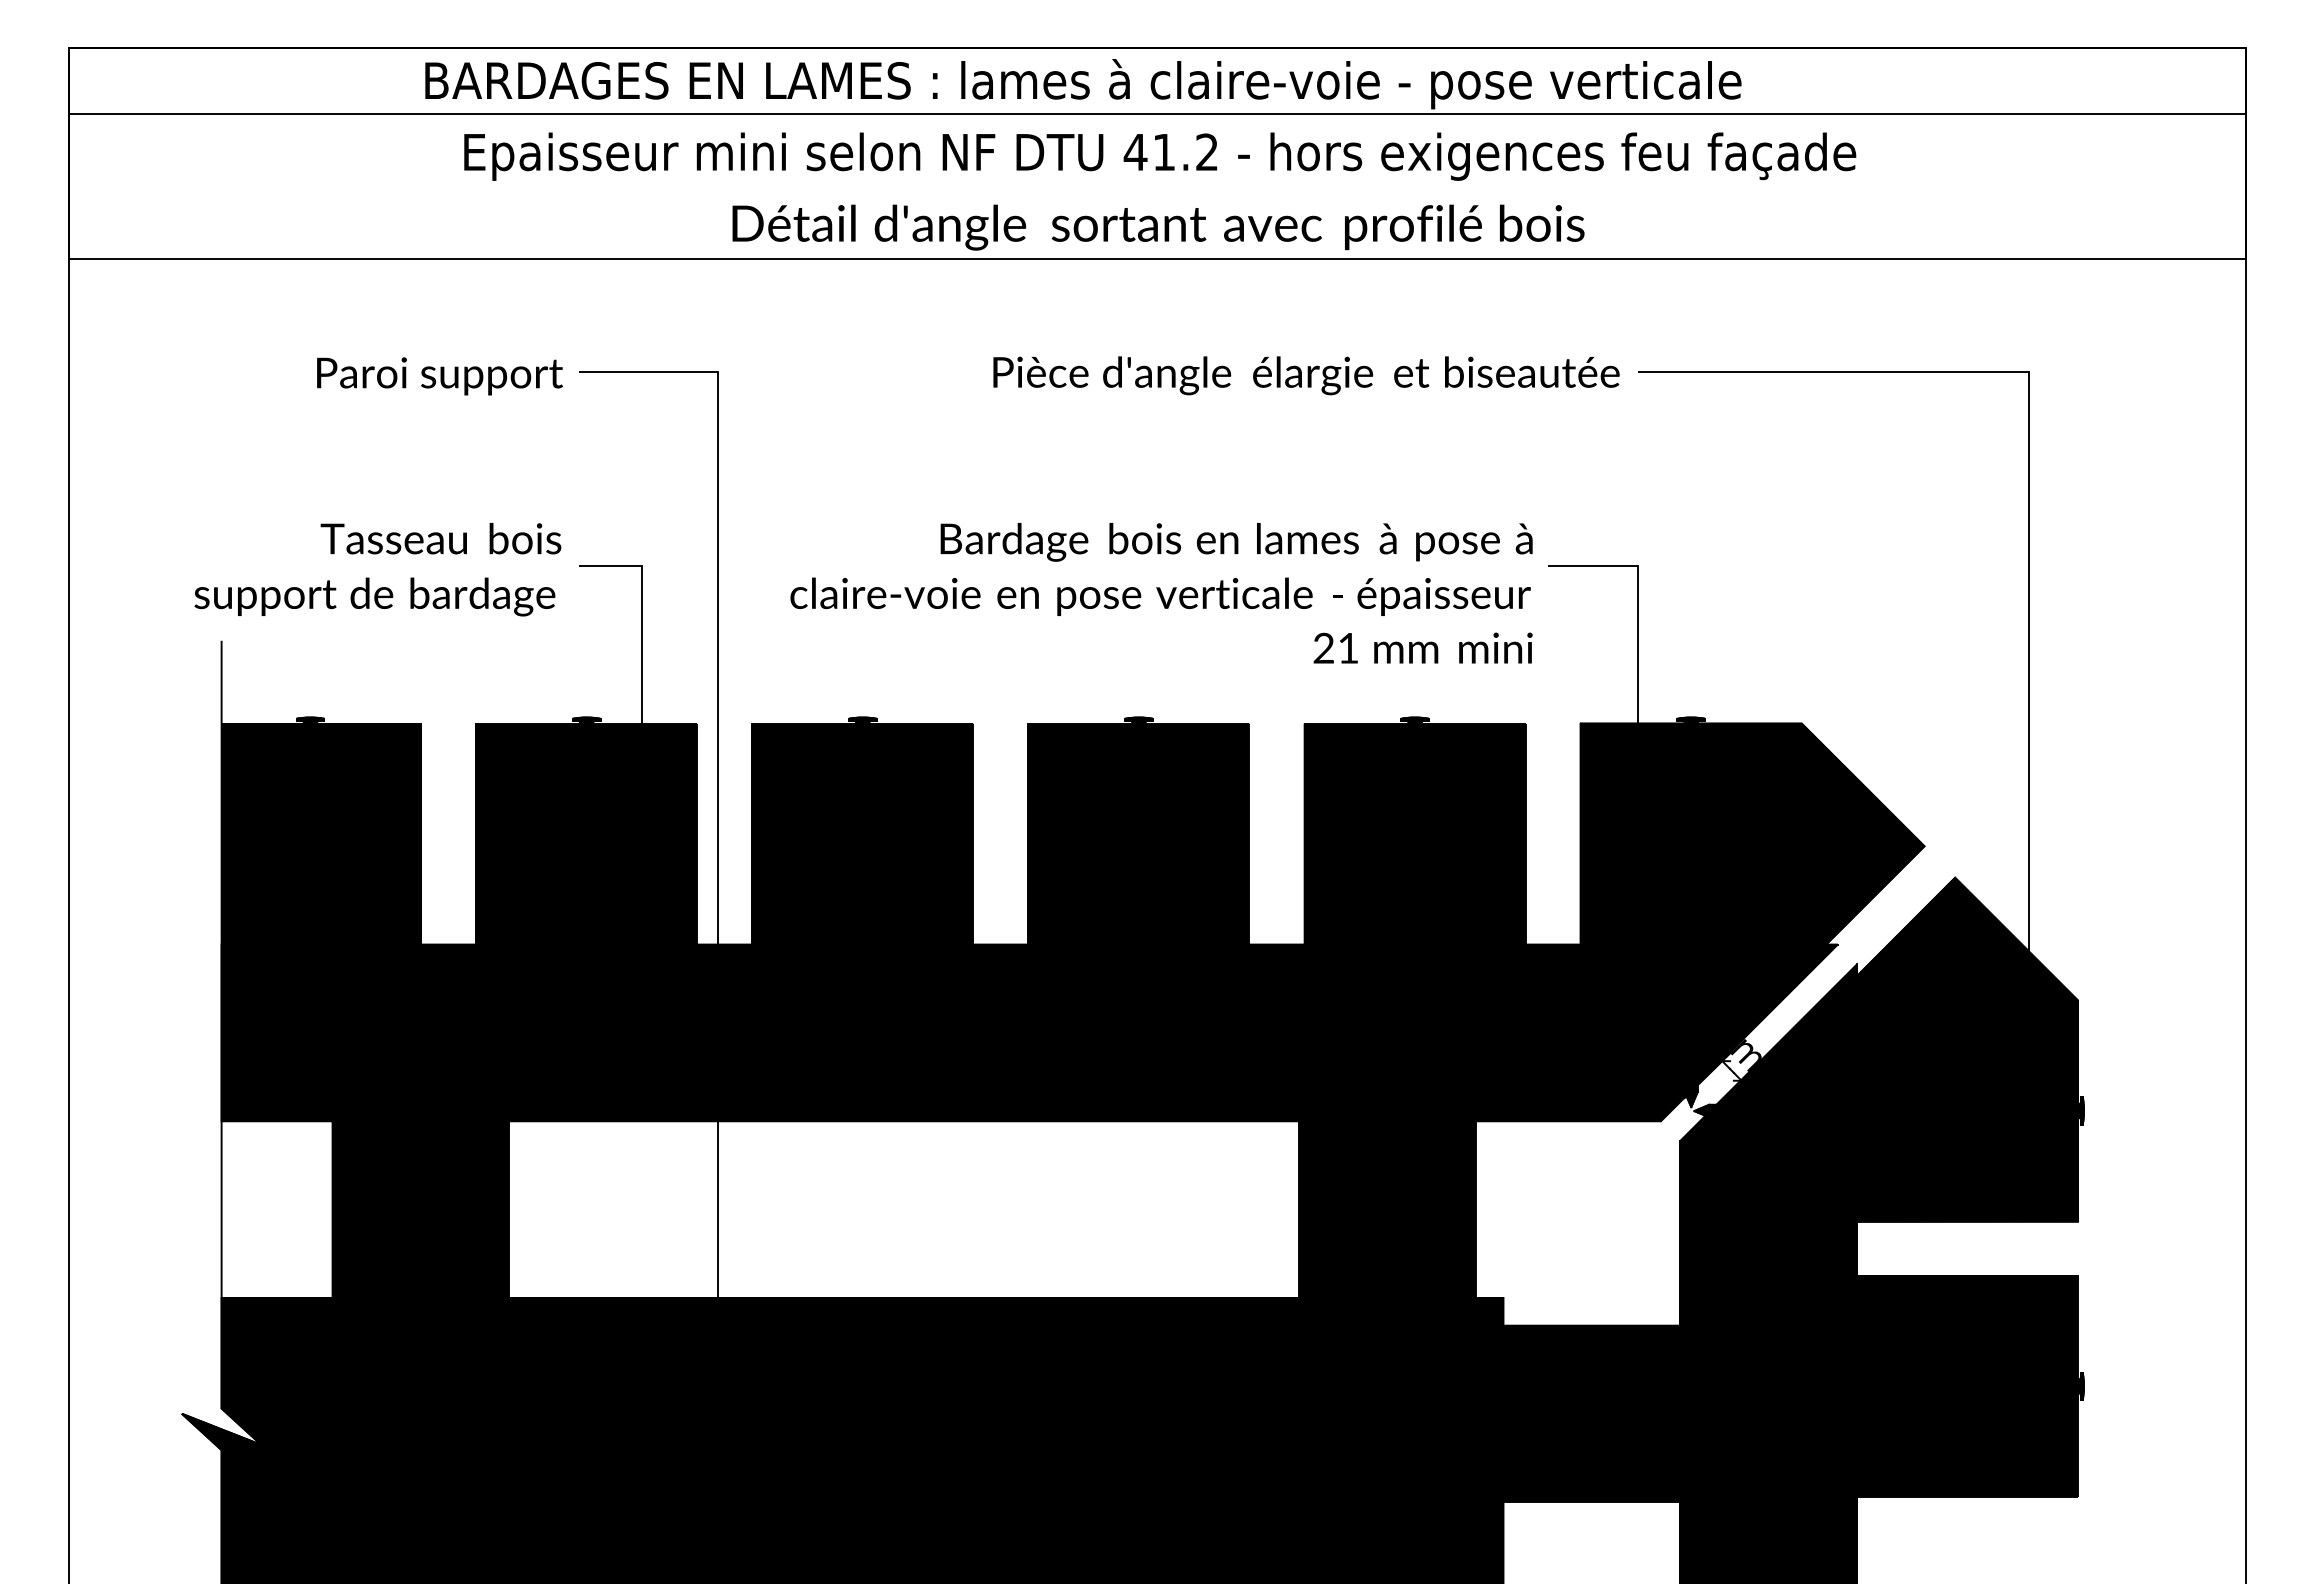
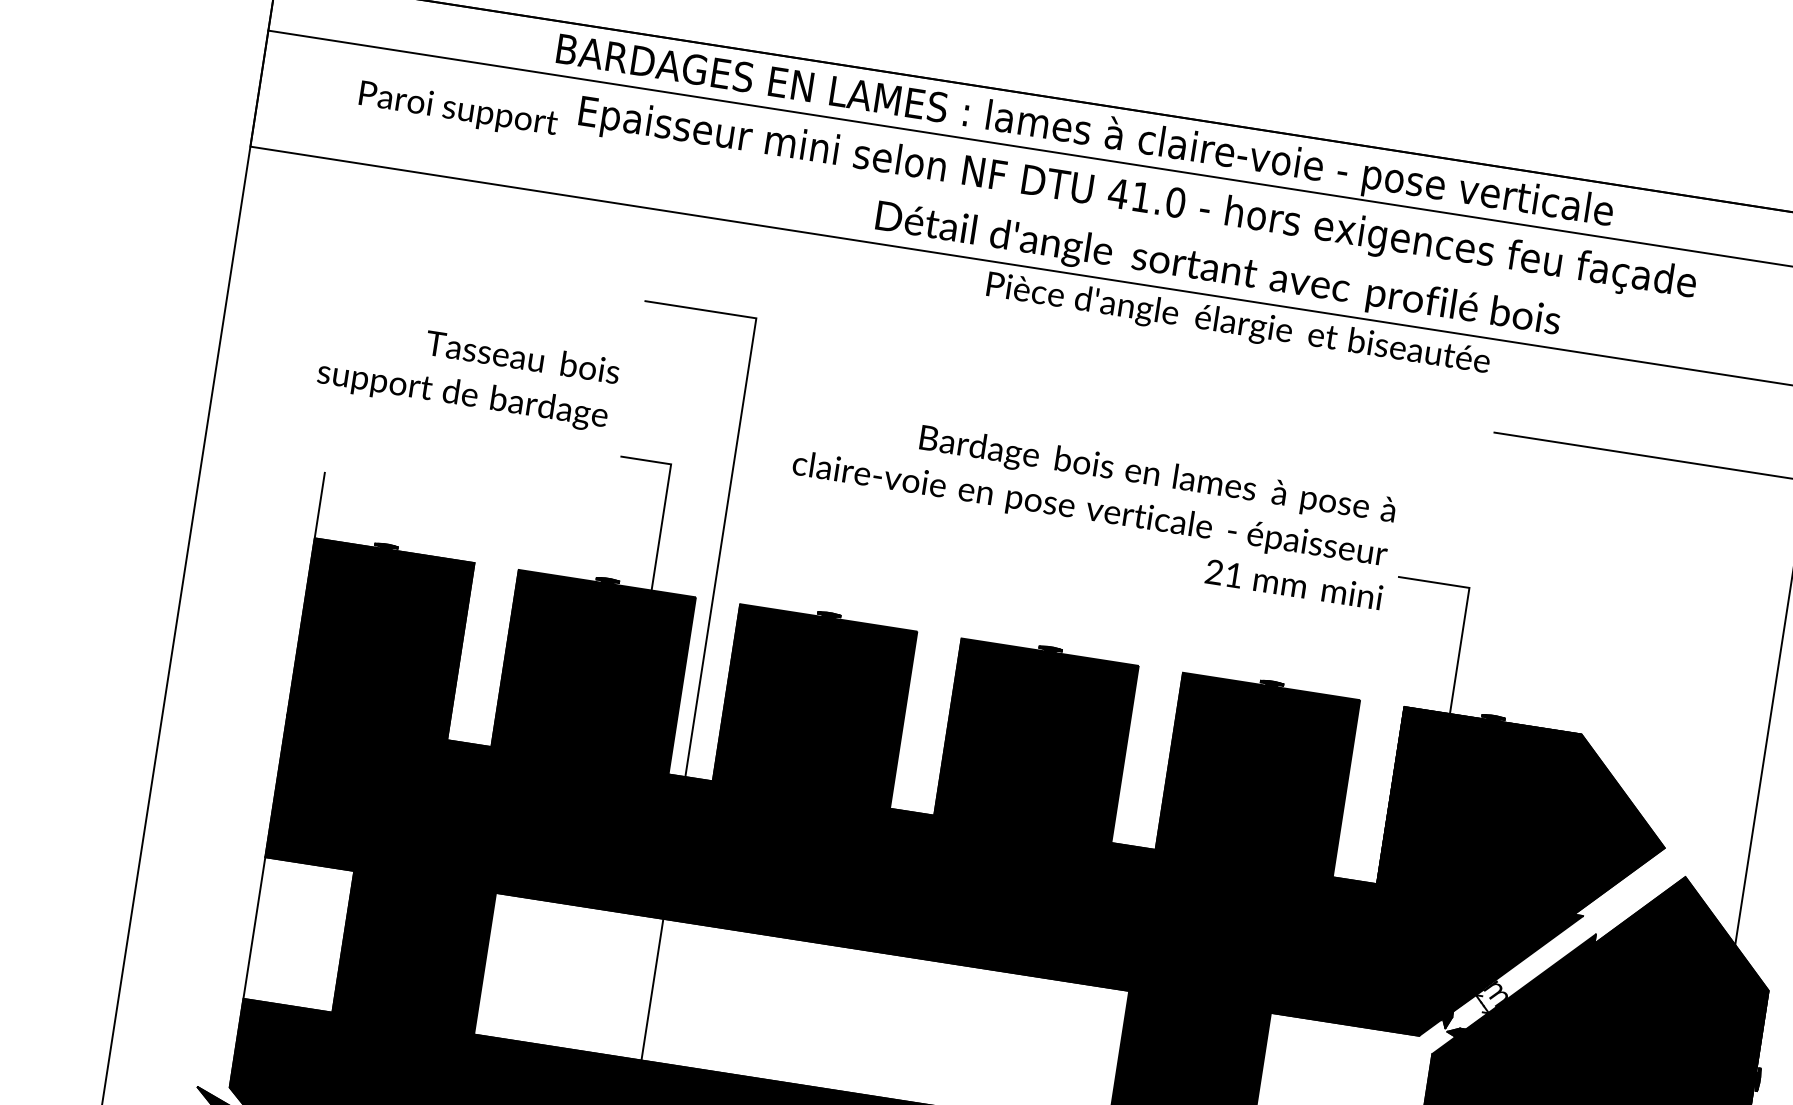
text: (1207, 152) -> (1176, 202), 41.2 -> 41.0
text: (1158, 227) -> (1218, 270), moved
text: (1306, 375) -> (1238, 324), moved
text: (439, 376) -> (458, 110), moved
text: (377, 569) -> (468, 373), moved
text: (1161, 593) -> (1090, 508), moved

